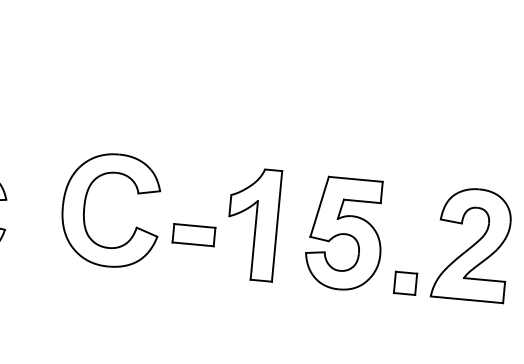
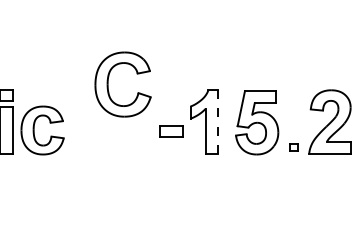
part: (85, 207) -> (108, 84), moved
line: (277, 225) -> (218, 121), solid -> dashed
part: (404, 283) -> (293, 147), size x0.6

